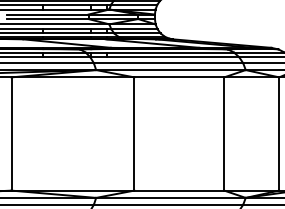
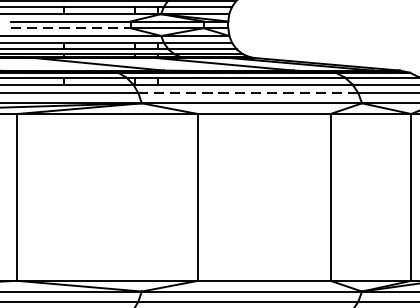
line: (47, 19) -> (70, 28), solid -> dashed
line: (168, 63) -> (248, 93), solid -> dashed

